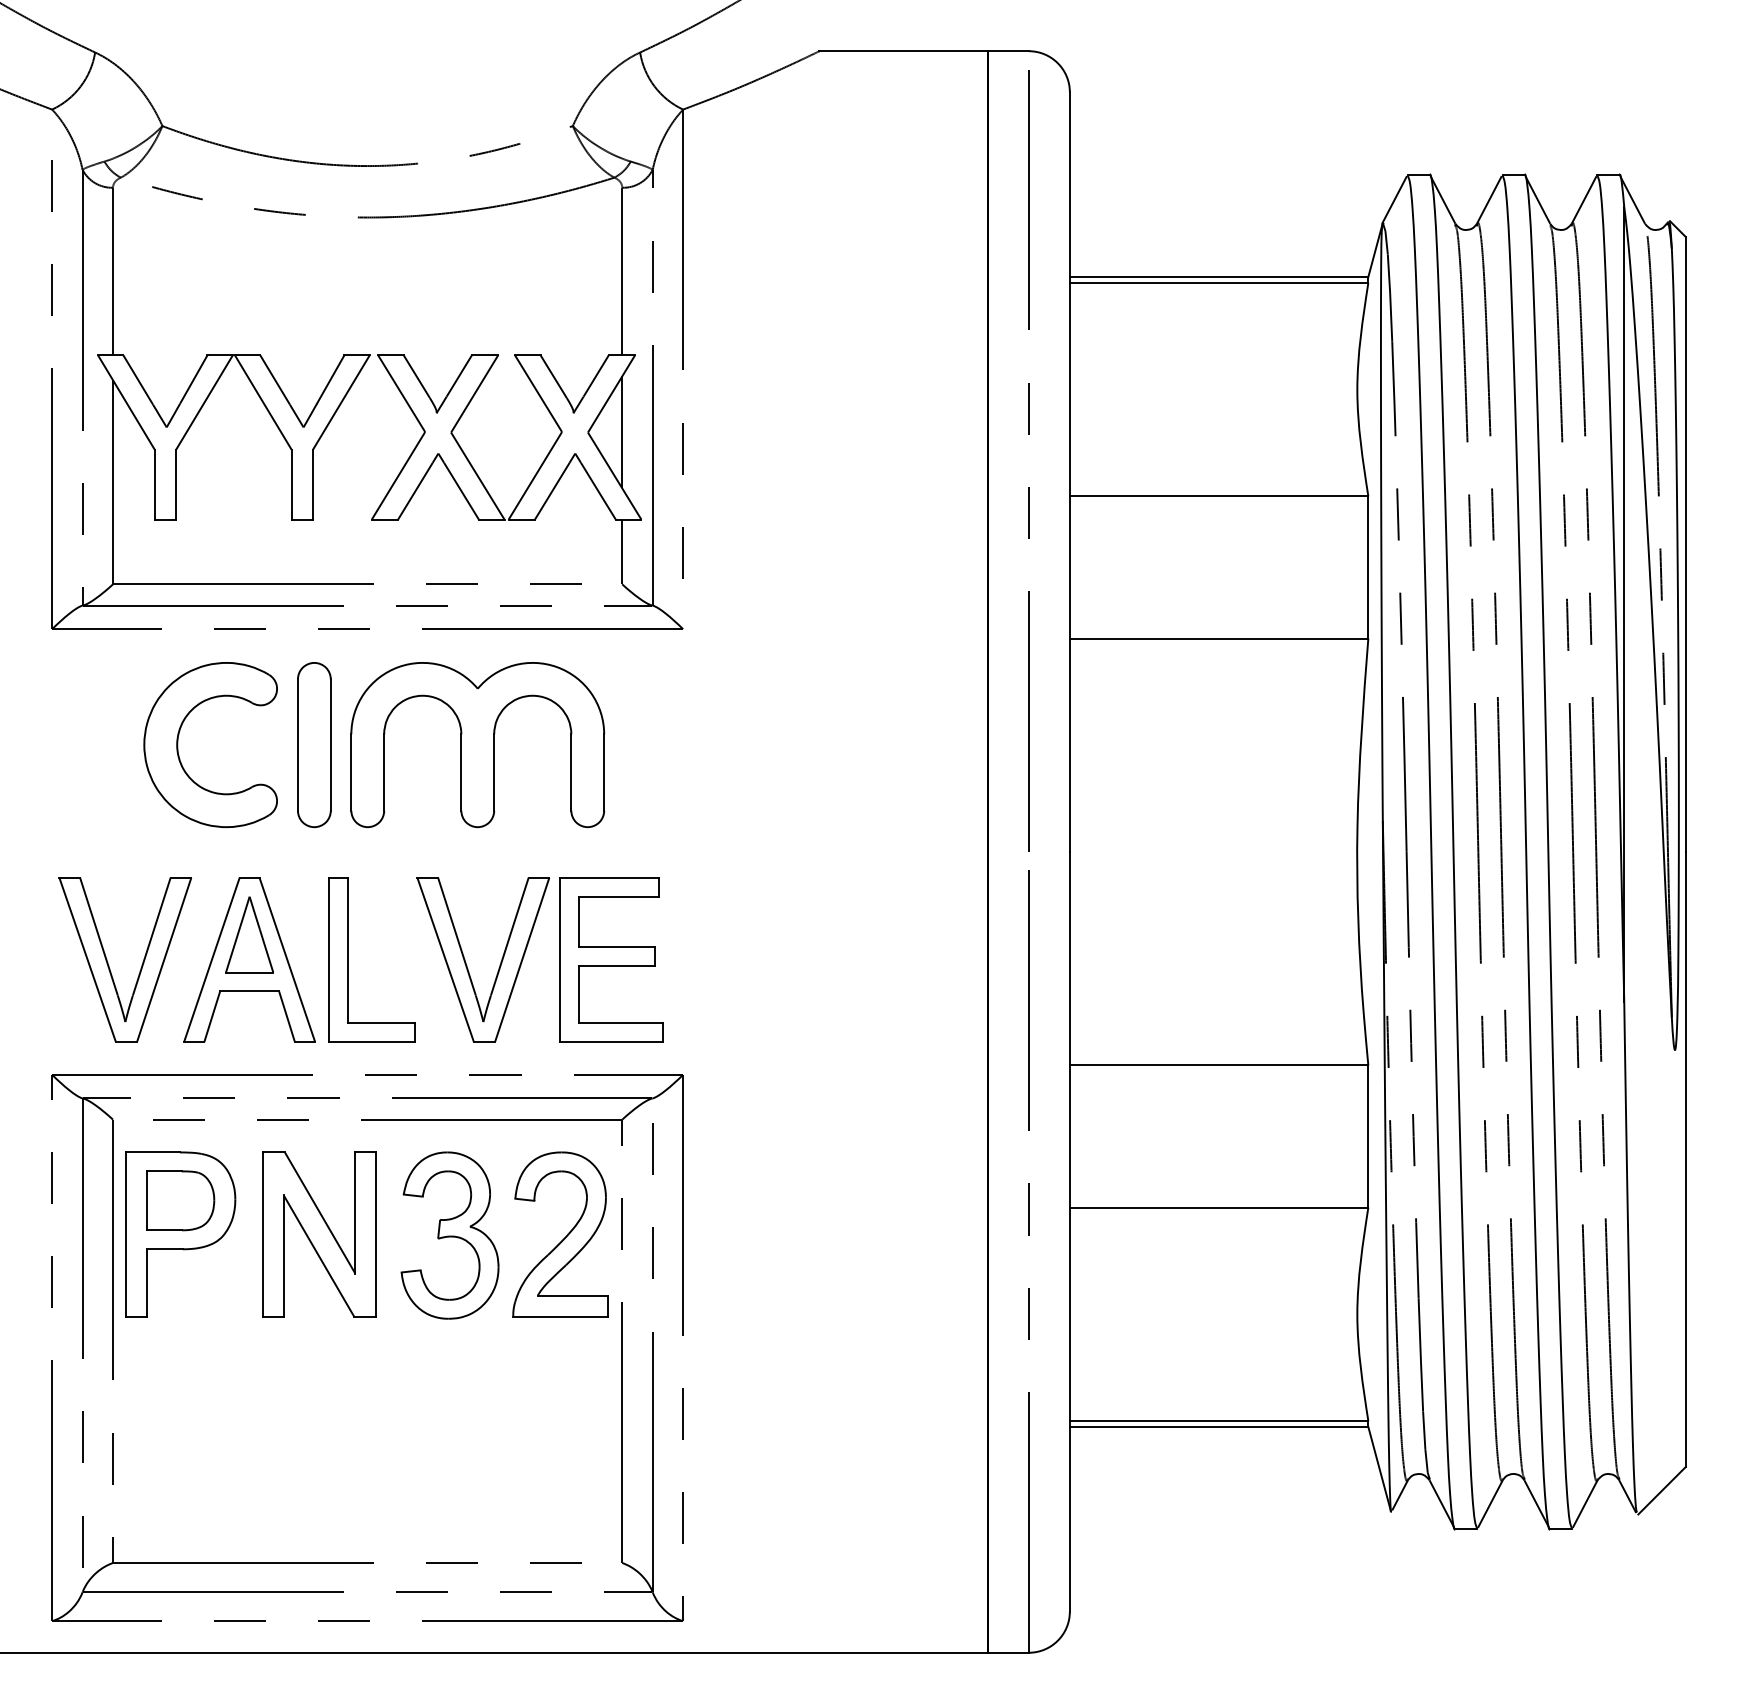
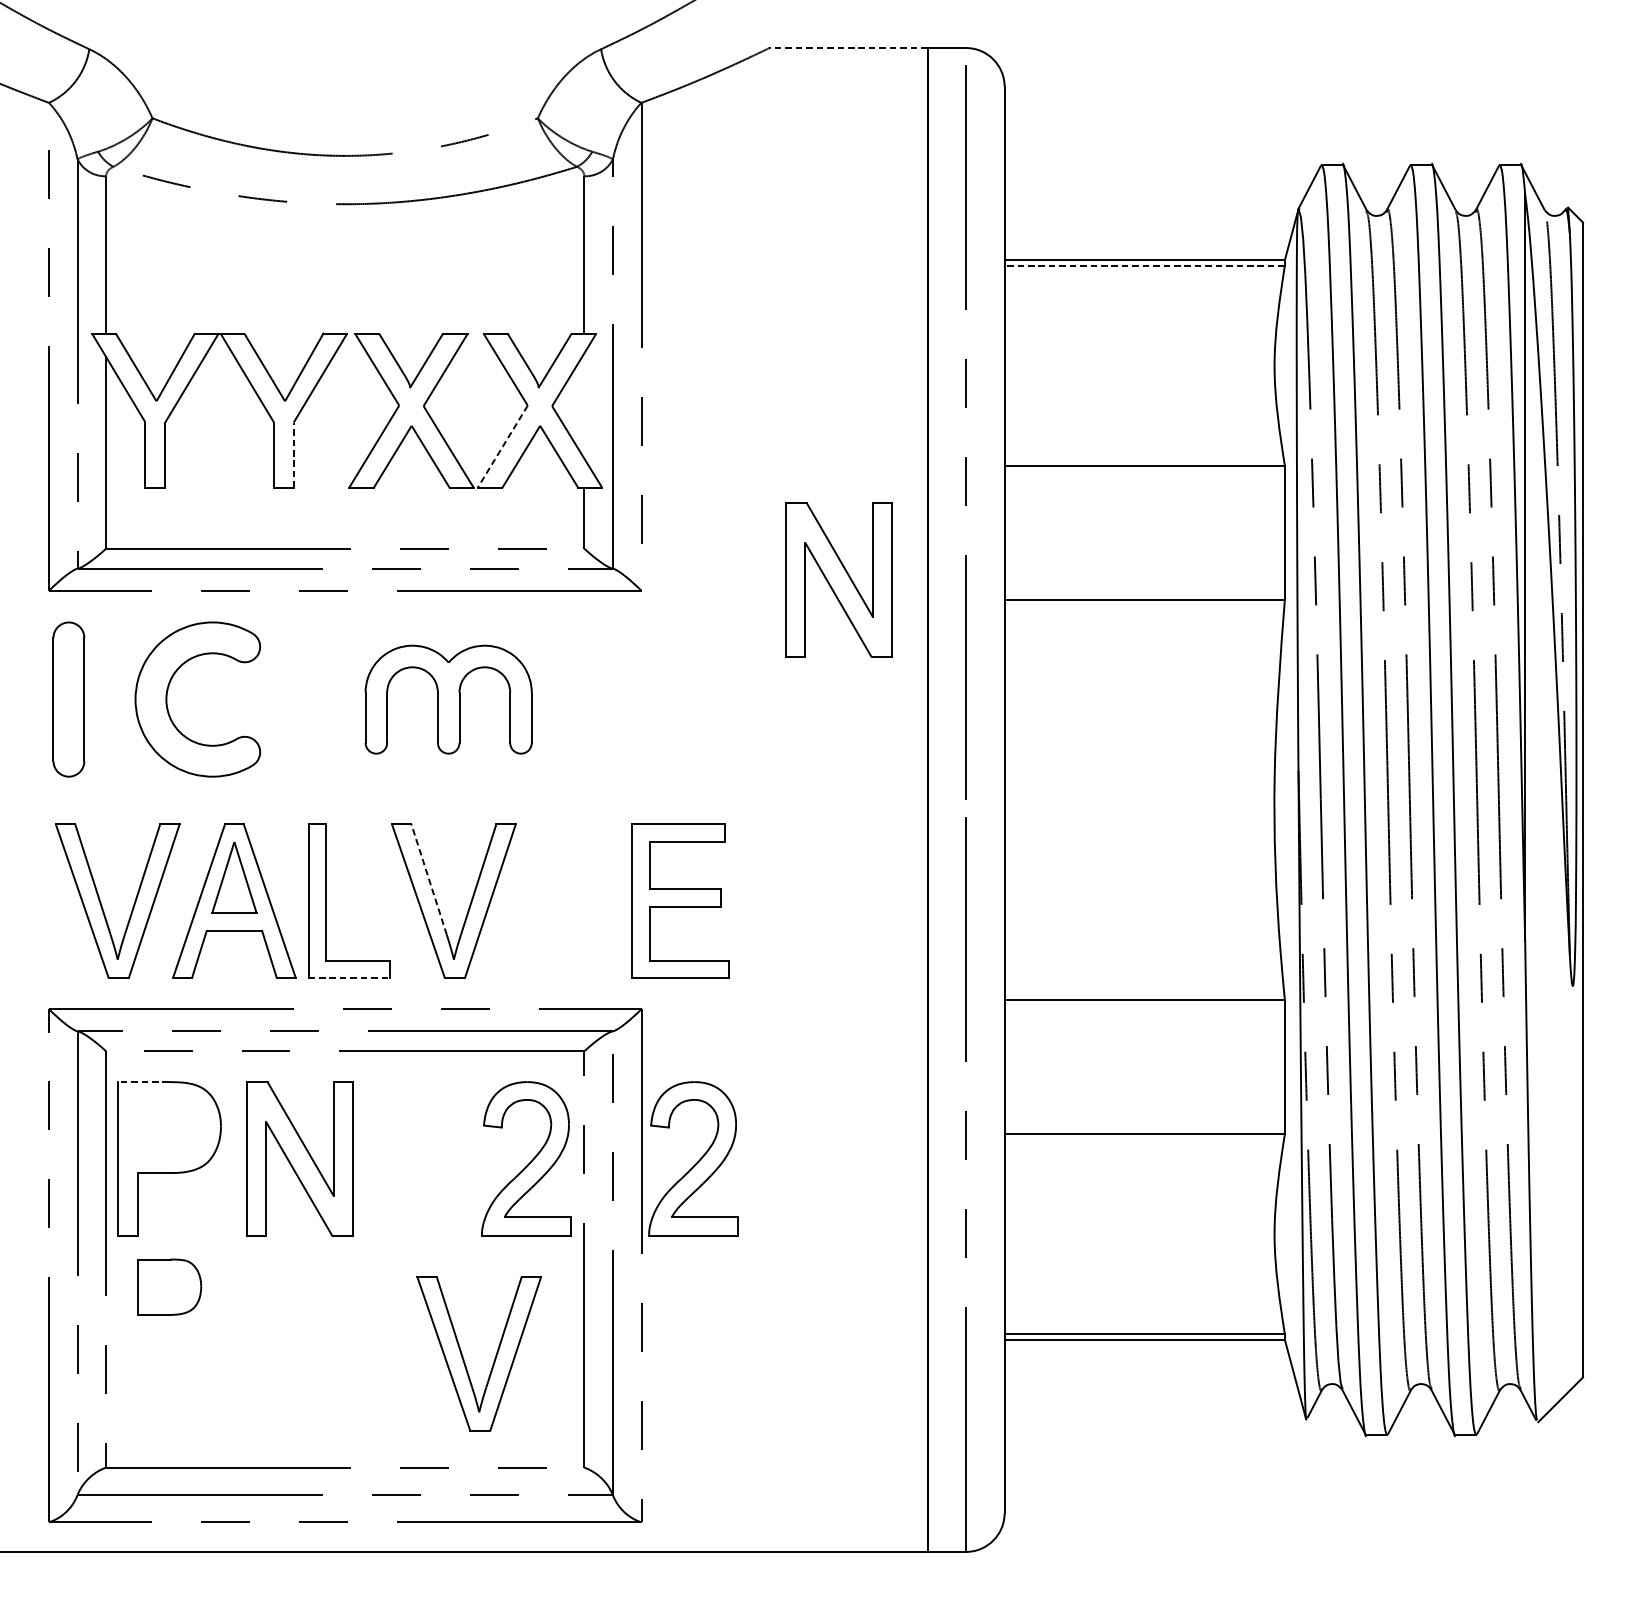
line: (903, 51) -> (848, 48), solid -> dashed
line: (1218, 282) -> (1144, 265), solid -> dashed
line: (622, 432) -> (584, 406), removed
line: (535, 476) -> (502, 447), solid -> dashed
line: (312, 484) -> (293, 454), solid -> dashed
part: (893, 617) -> (839, 579), added
part: (314, 745) -> (69, 699), moved
part: (477, 745) -> (448, 699), size x0.7
line: (456, 935) -> (428, 878), solid -> dashed
part: (611, 959) -> (680, 900), moved
line: (372, 1042) -> (349, 978), solid -> dashed
line: (152, 1152) -> (143, 1082), solid -> dashed
part: (180, 1200) -> (169, 1286), moved
part: (738, 1234) -> (693, 1159), added
part: (449, 1235) -> (422, 1160), removed
part: (526, 1446) -> (494, 1358), added

